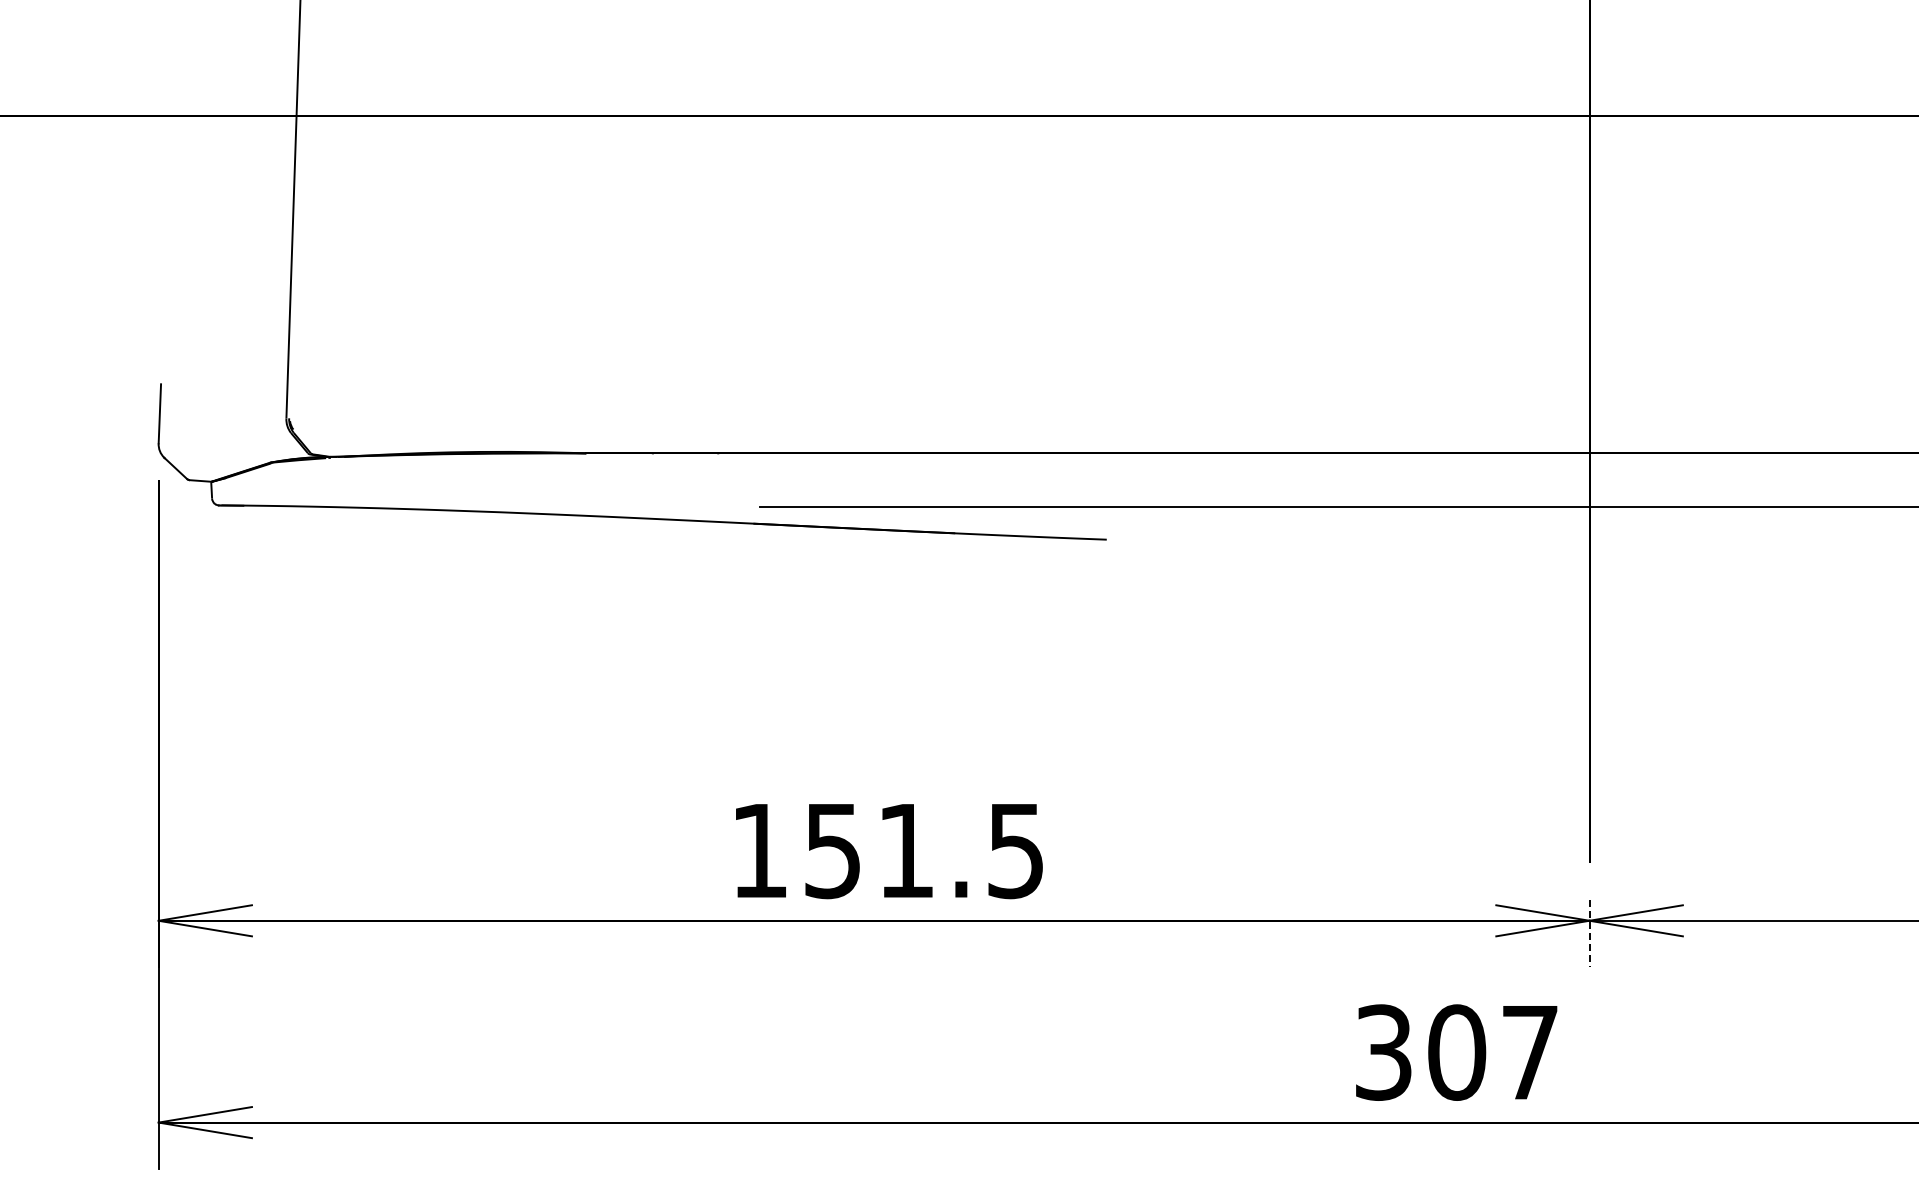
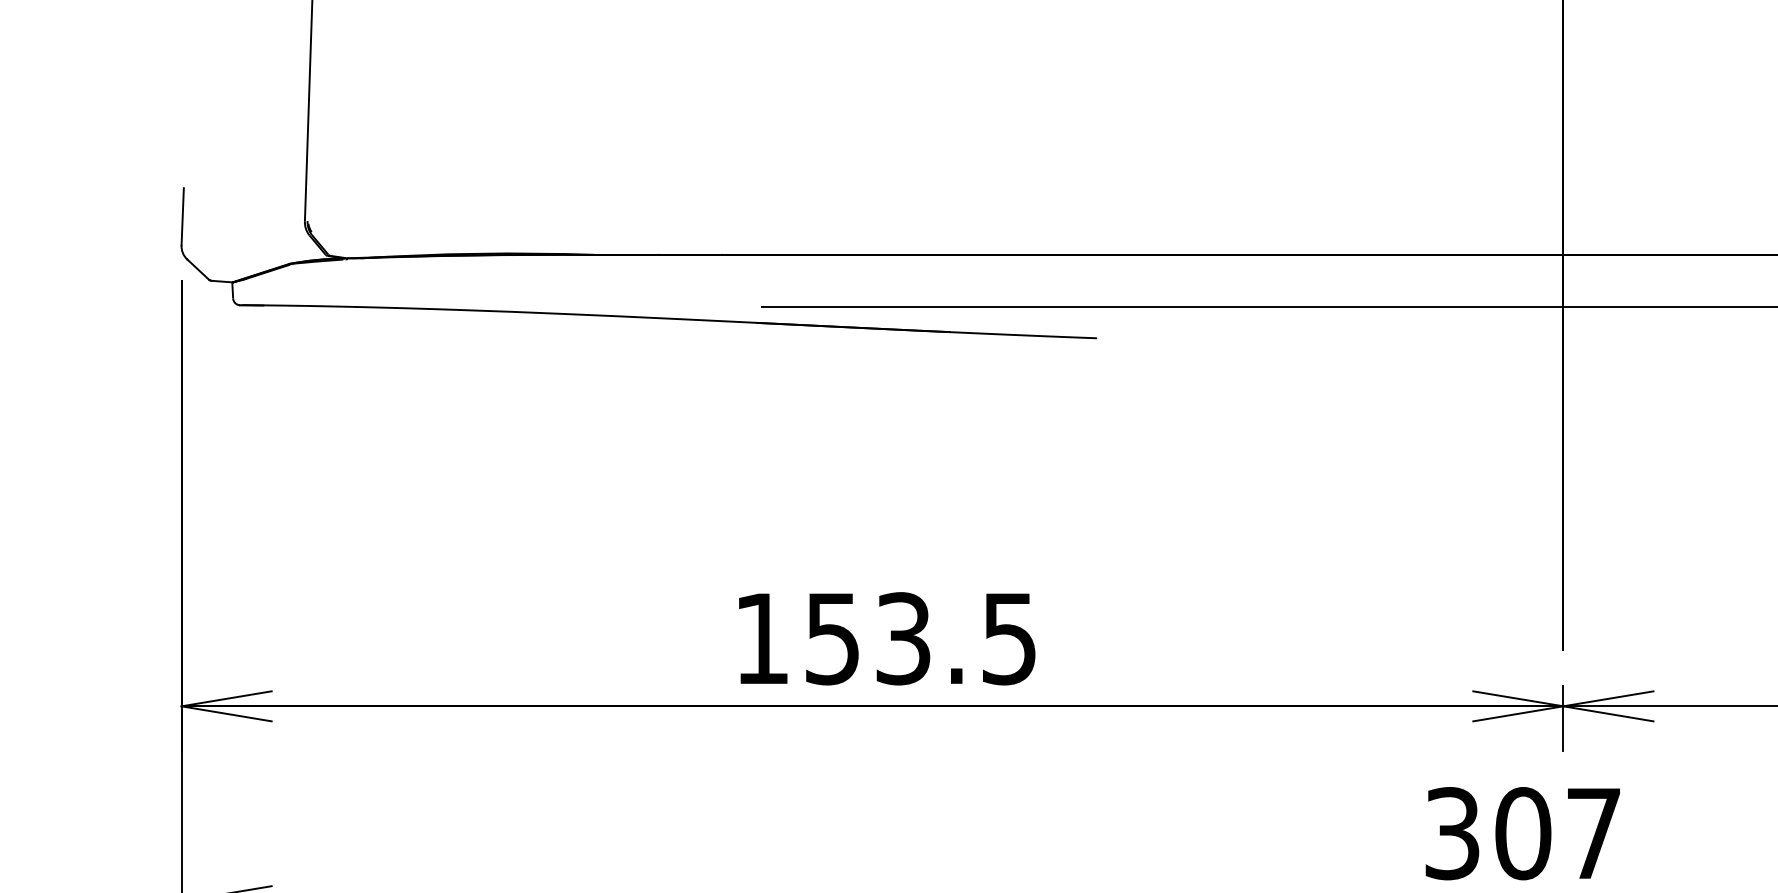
text: (905, 850) -> (902, 638), 151.5 -> 153.5
line: (1589, 933) -> (1563, 718), dashed -> solid
text: (1456, 1052) -> (1522, 833), moved

